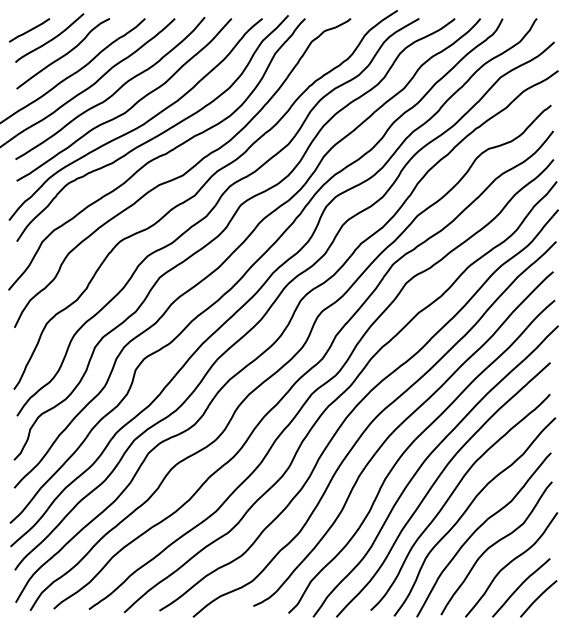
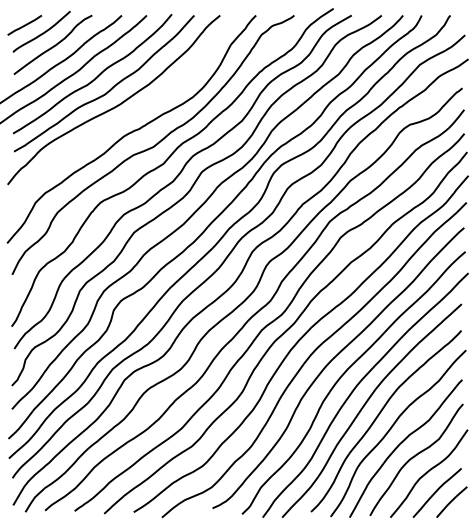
curve: (155, 135) -> (130, 113), removed

